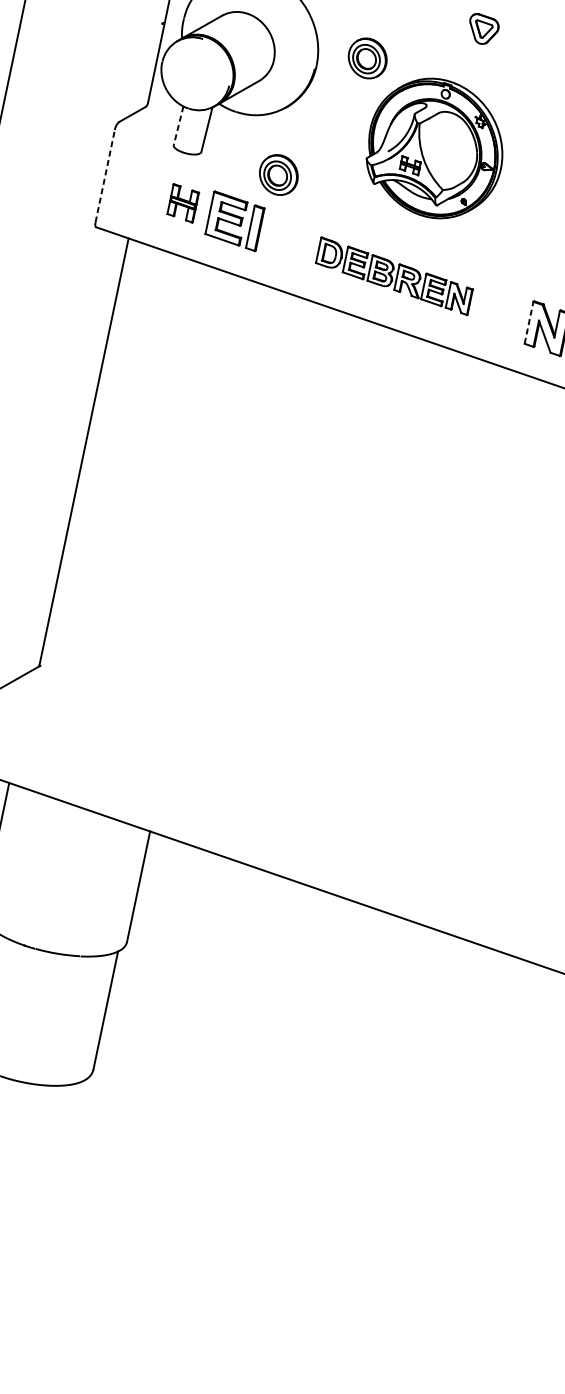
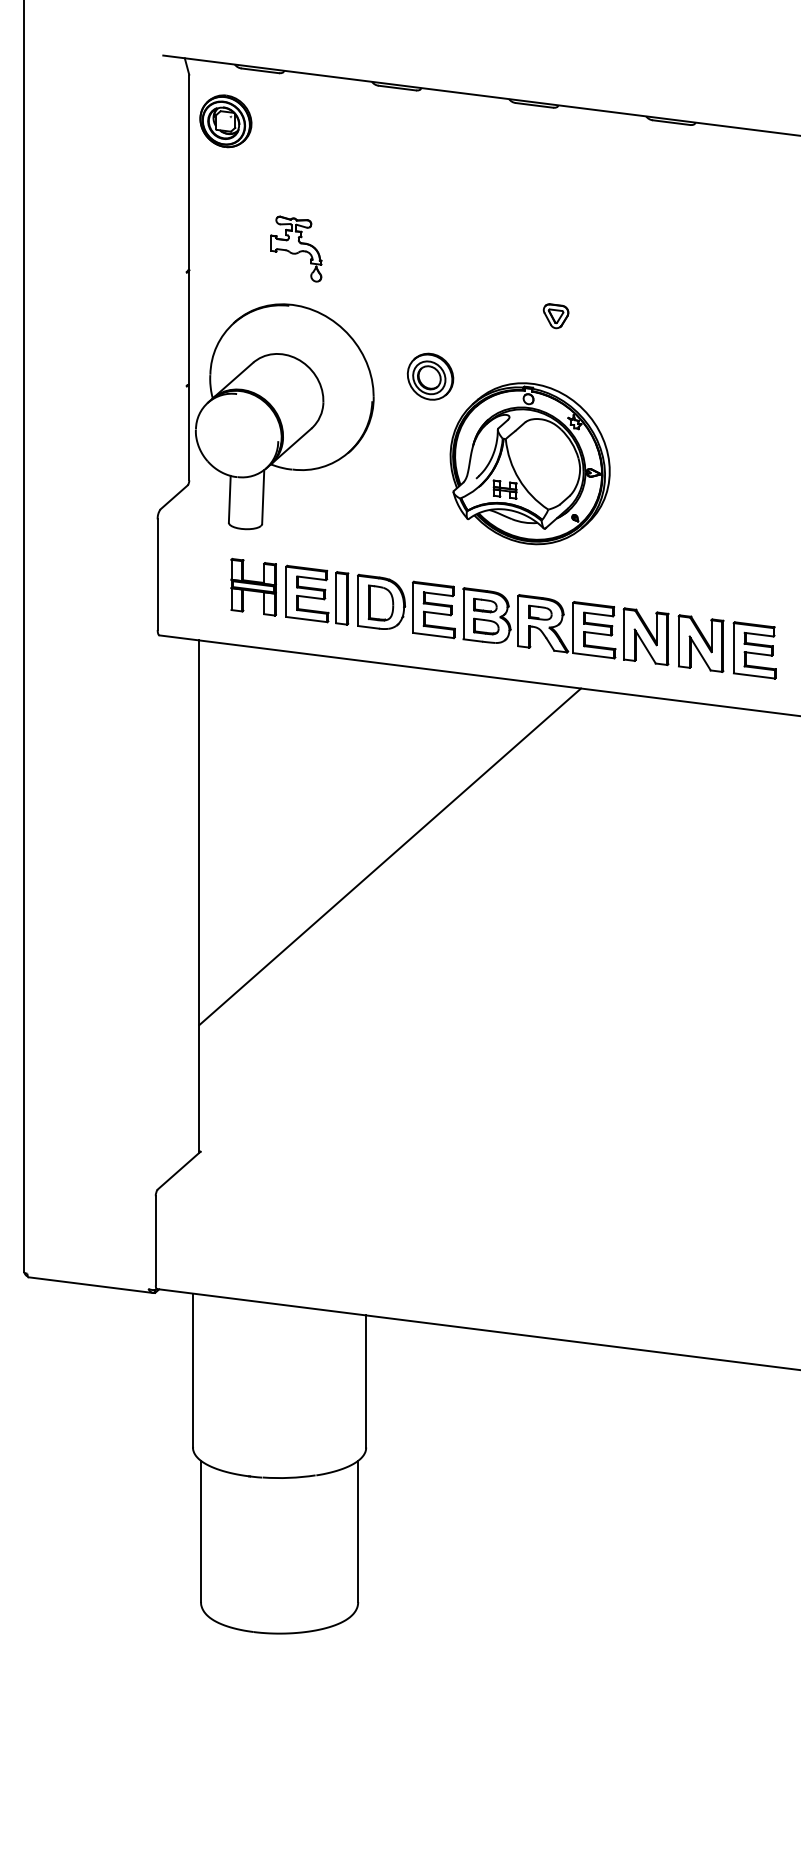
part: (482, 29) -> (555, 316), size x0.71
line: (178, 125) -> (229, 499), dashed -> solid
part: (278, 174) -> (356, 531), removed
line: (105, 176) -> (157, 574), dashed -> solid
part: (183, 202) -> (253, 586), size x1.43
part: (394, 276) -> (513, 620), size x1.67
line: (528, 322) -> (678, 640), dashed -> solid
line: (250, 452) -> (390, 856), added

